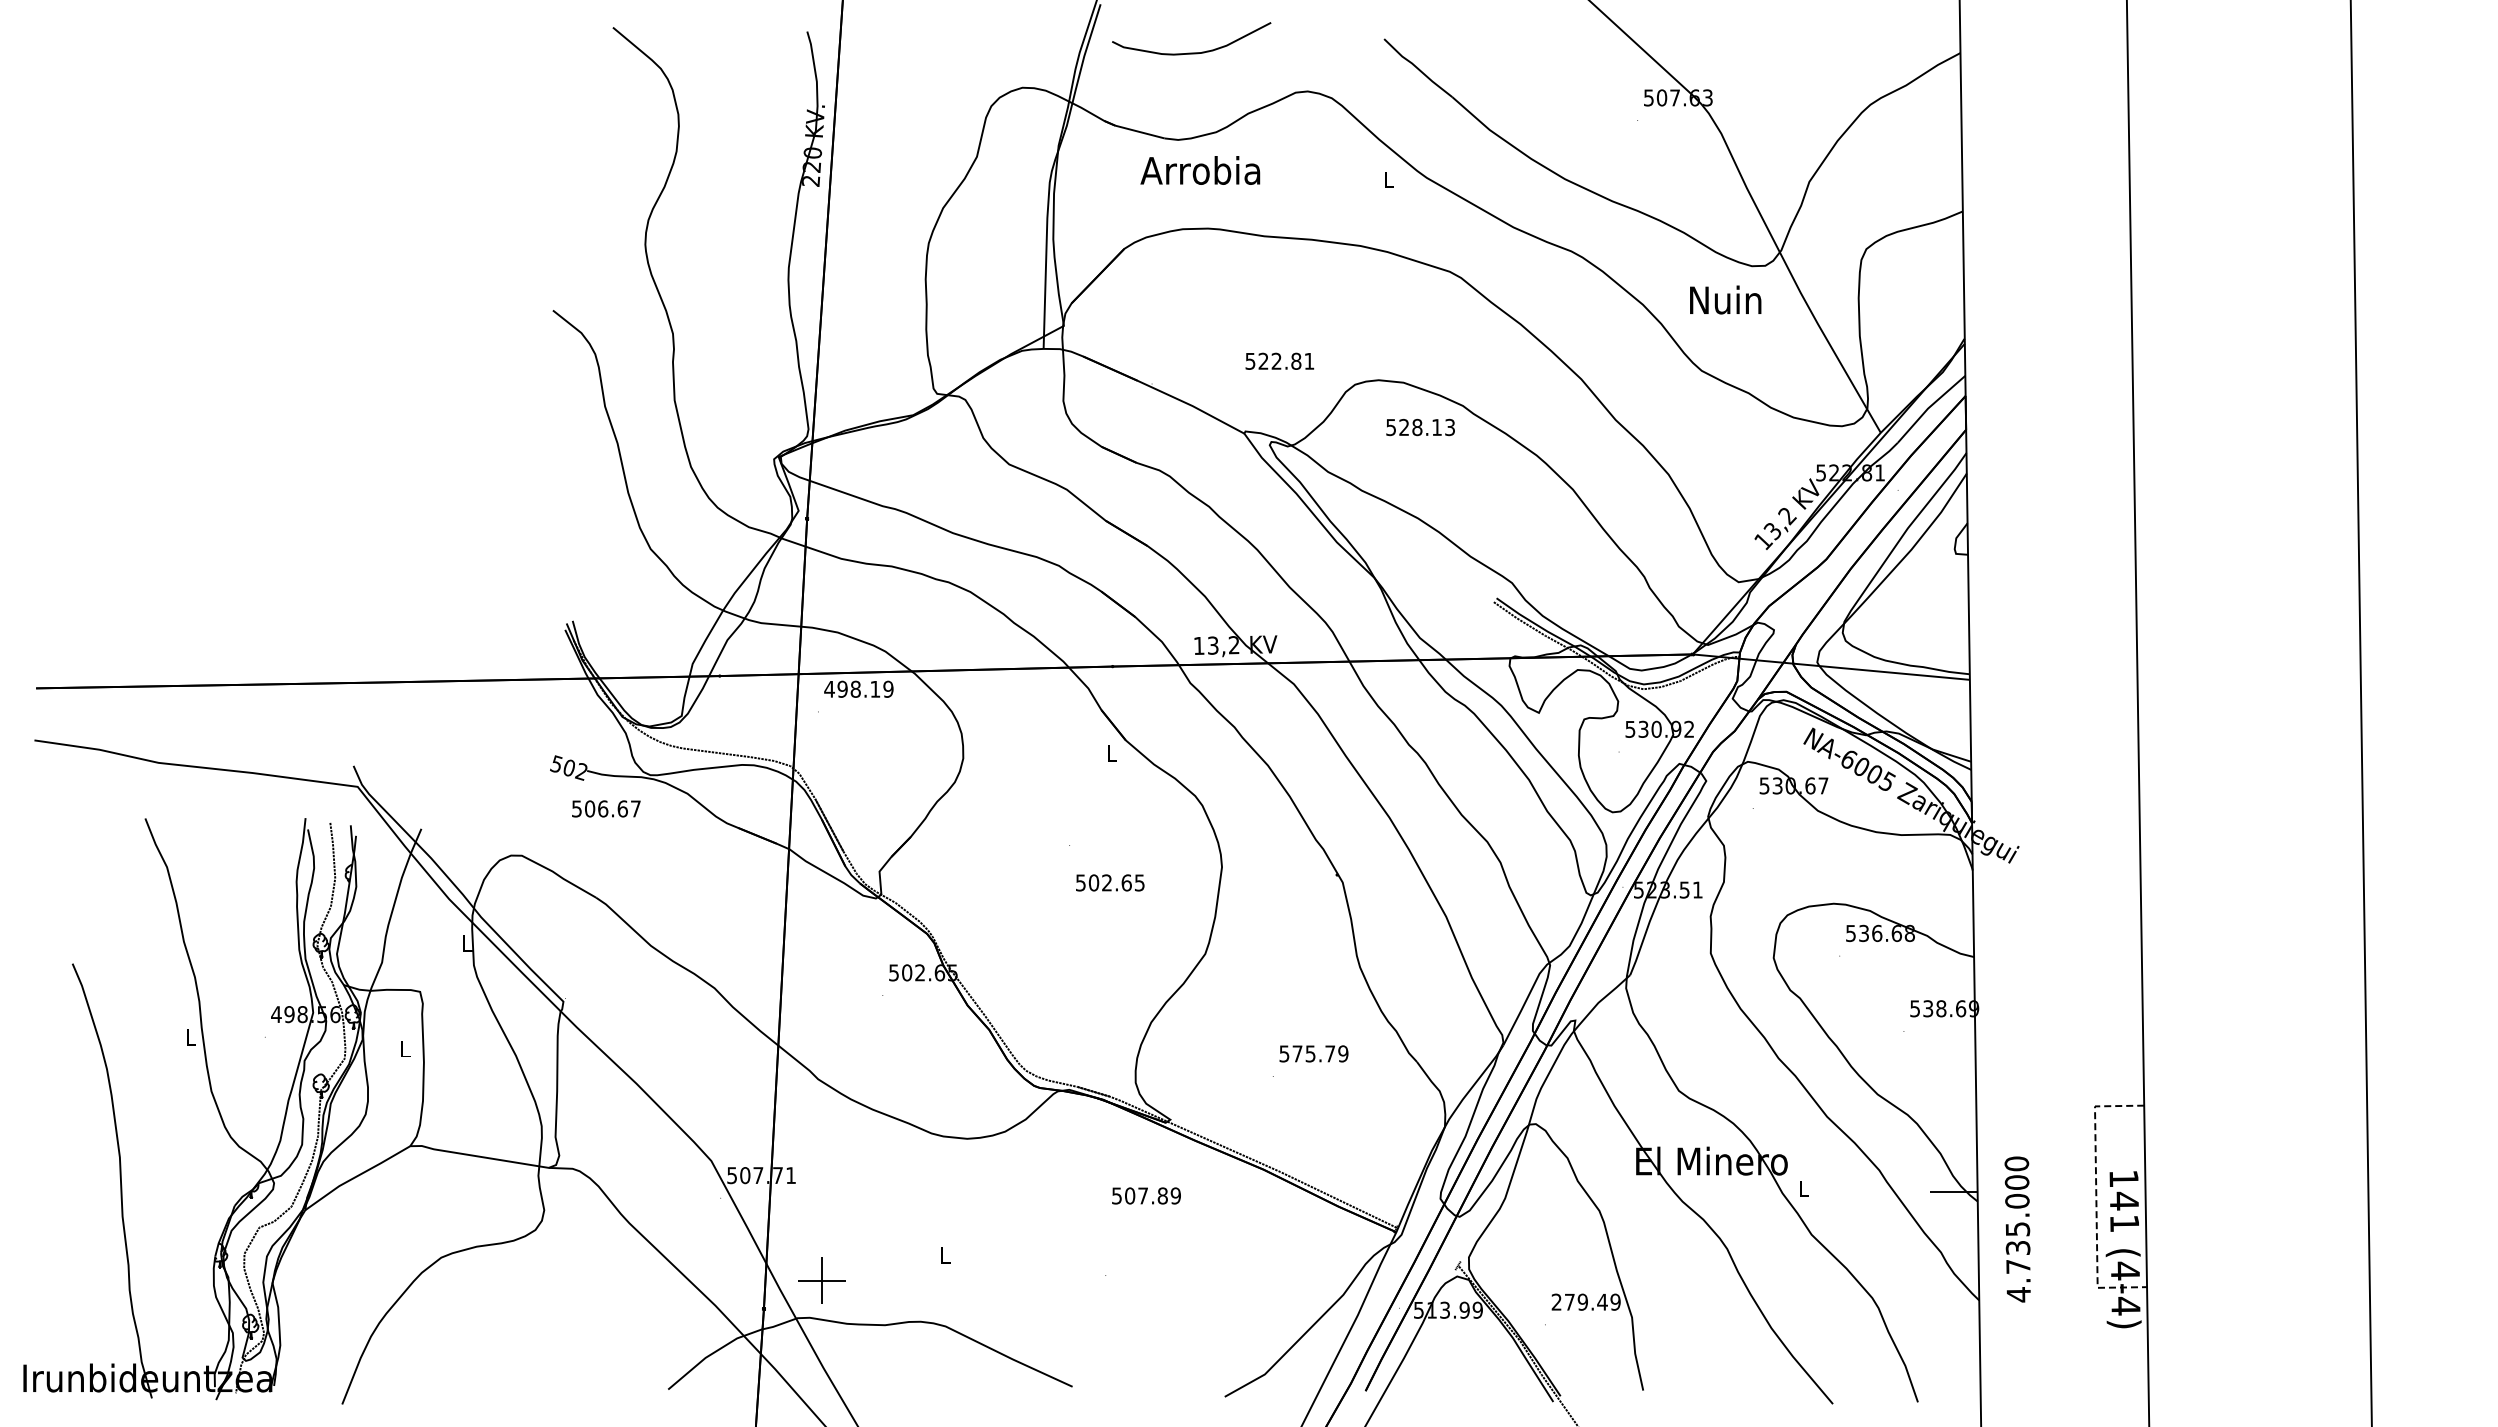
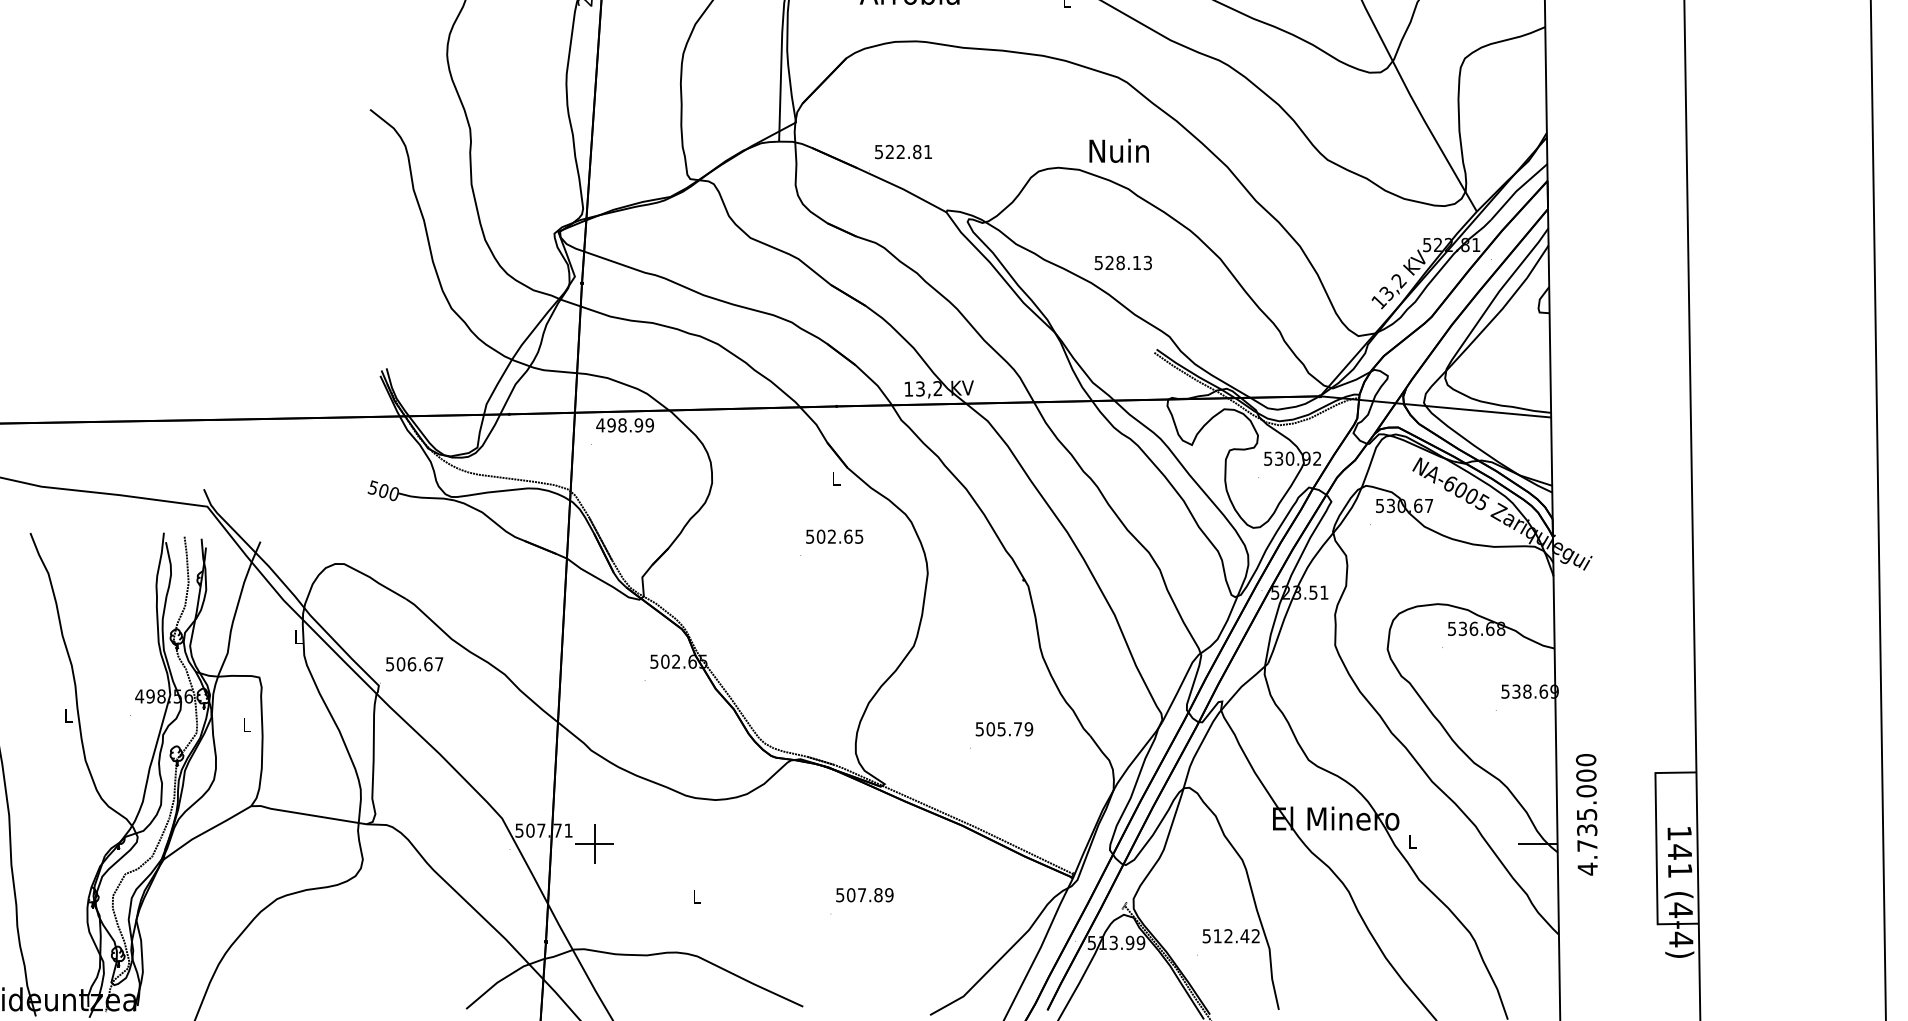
text: (1725, 299) -> (1119, 150), moved
text: (1279, 360) -> (903, 151), moved
text: (1420, 427) -> (1123, 263), moved
text: (875, 688) -> (638, 424), 498.19 -> 498.99
text: (581, 771) -> (393, 493), 502 -> 500
text: (606, 808) -> (414, 663), moved
text: (1110, 882) -> (834, 536), moved
text: (1297, 1053) -> (990, 728), 575.79 -> 505.79
text: (1146, 1195) -> (864, 894), moved
line: (2096, 1197) -> (1656, 848), dashed -> solid
text: (2017, 1229) -> (1586, 814), moved
part: (821, 1280) -> (593, 843), moved
text: (1585, 1301) -> (1230, 935), 279.49 -> 512.42

